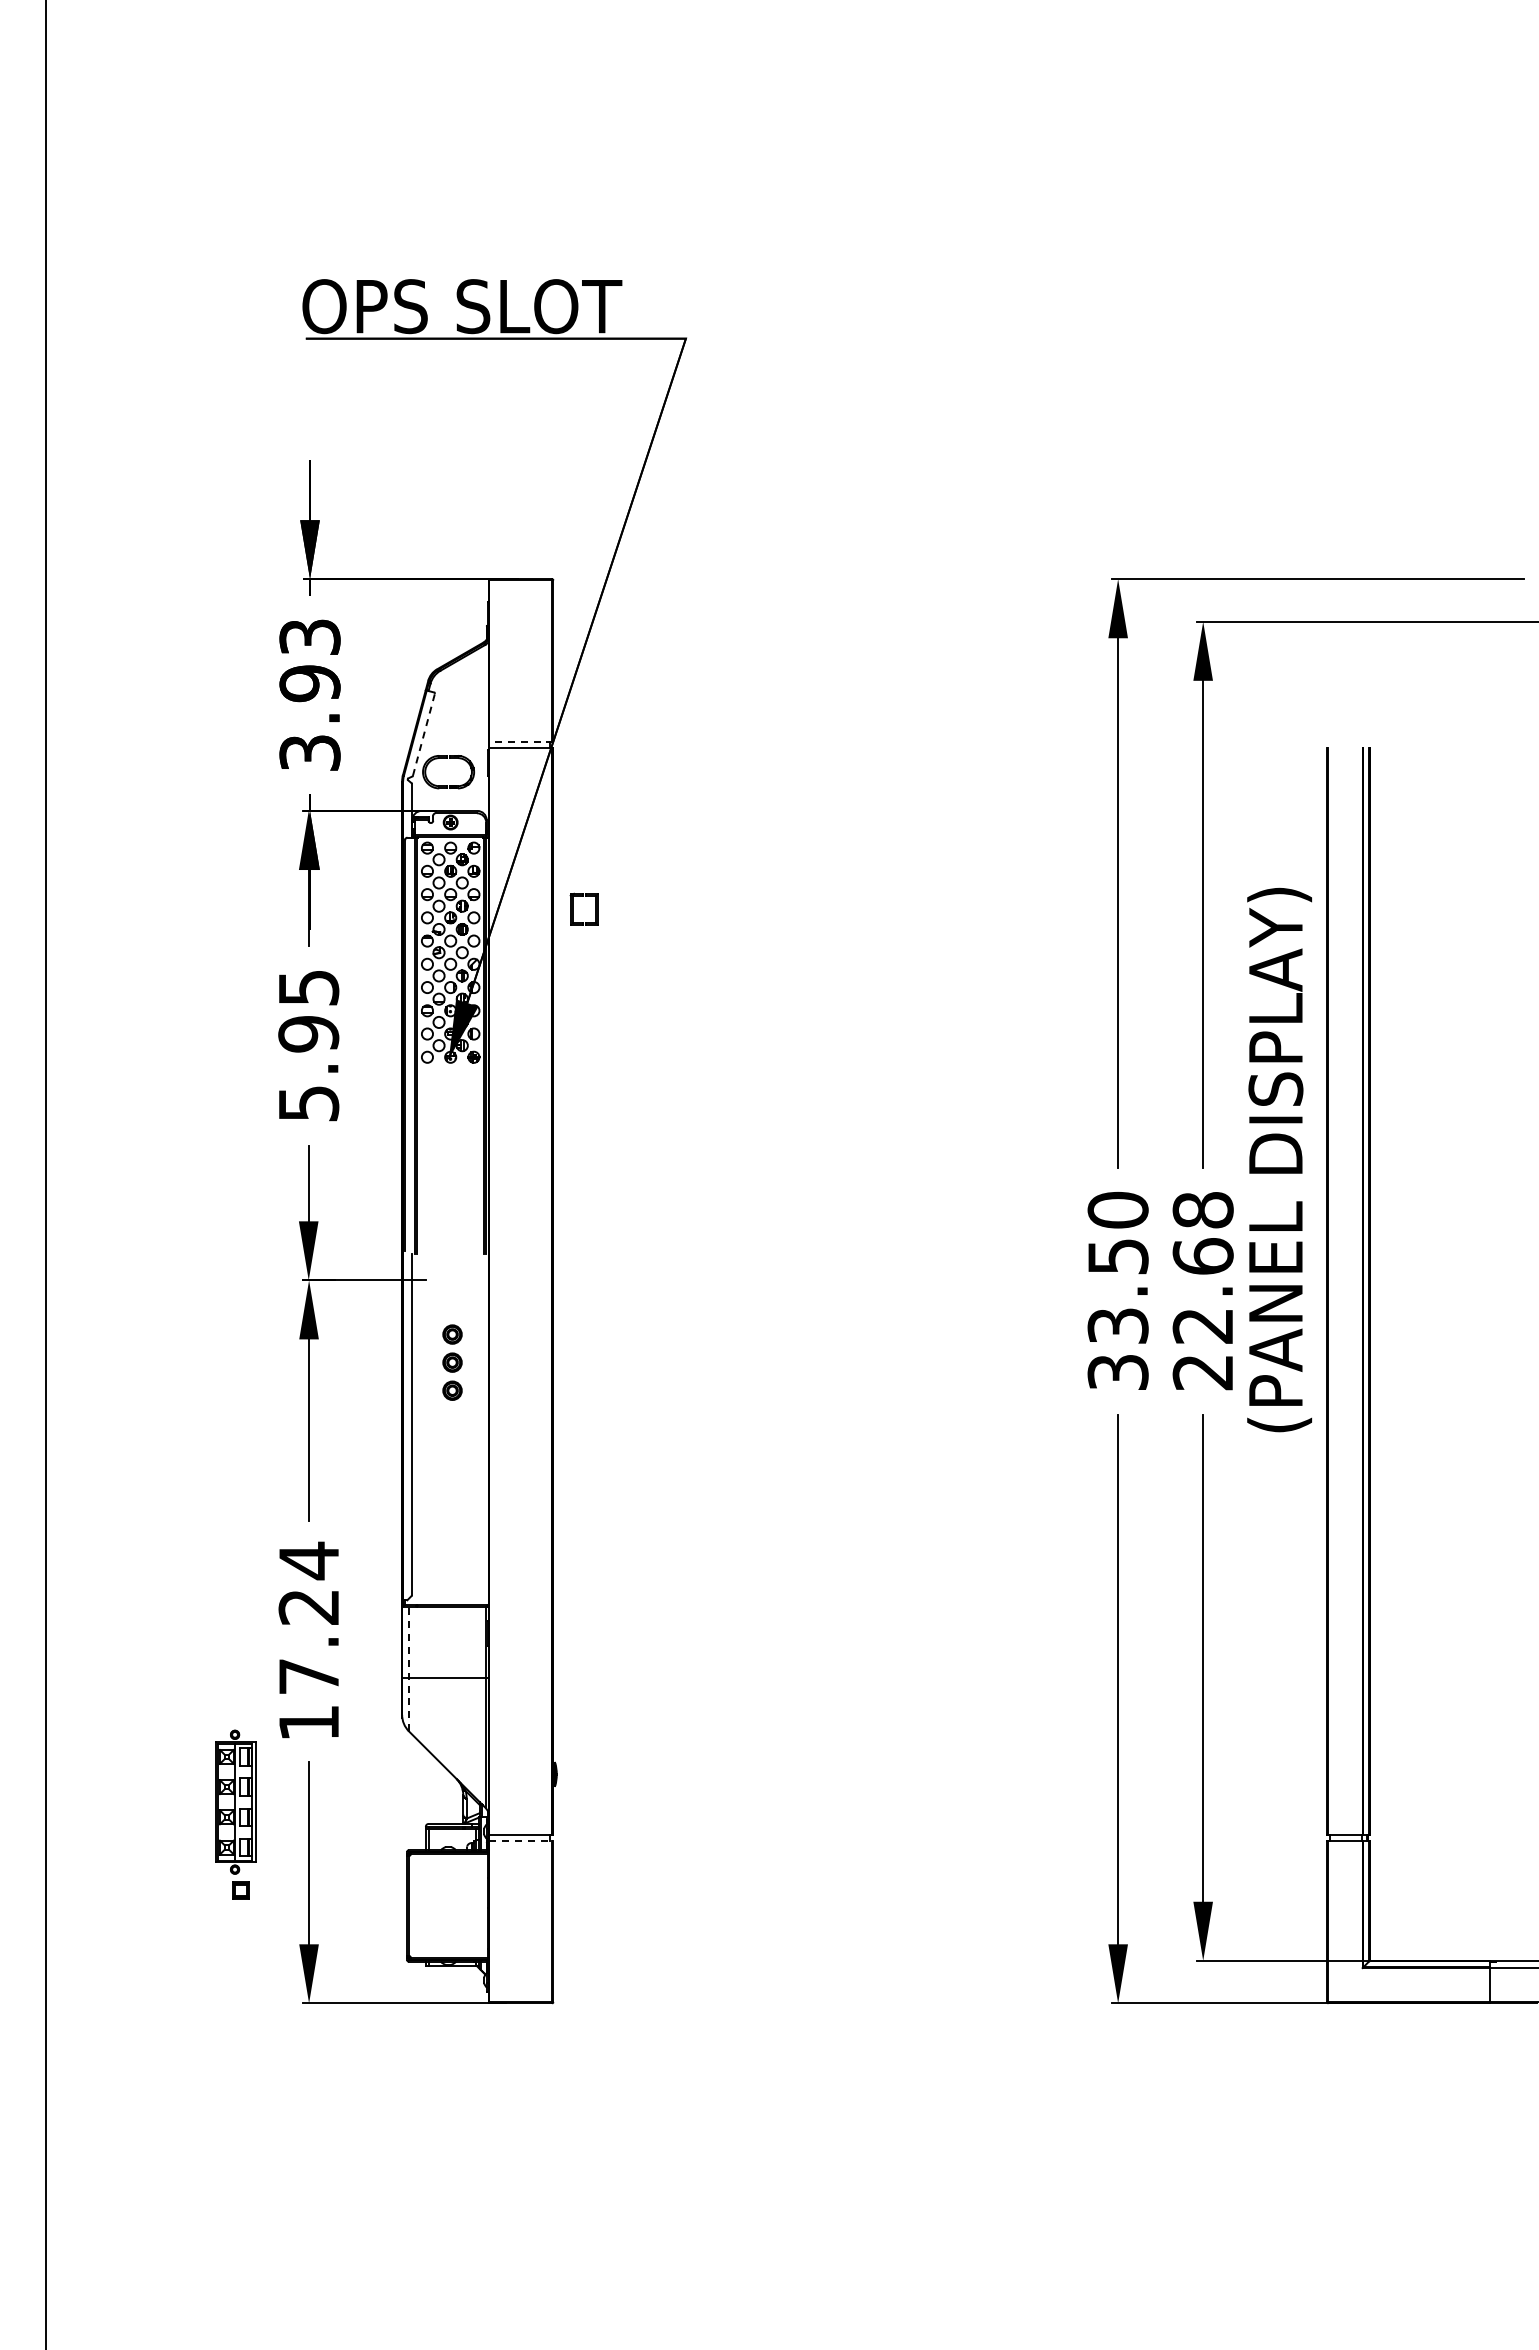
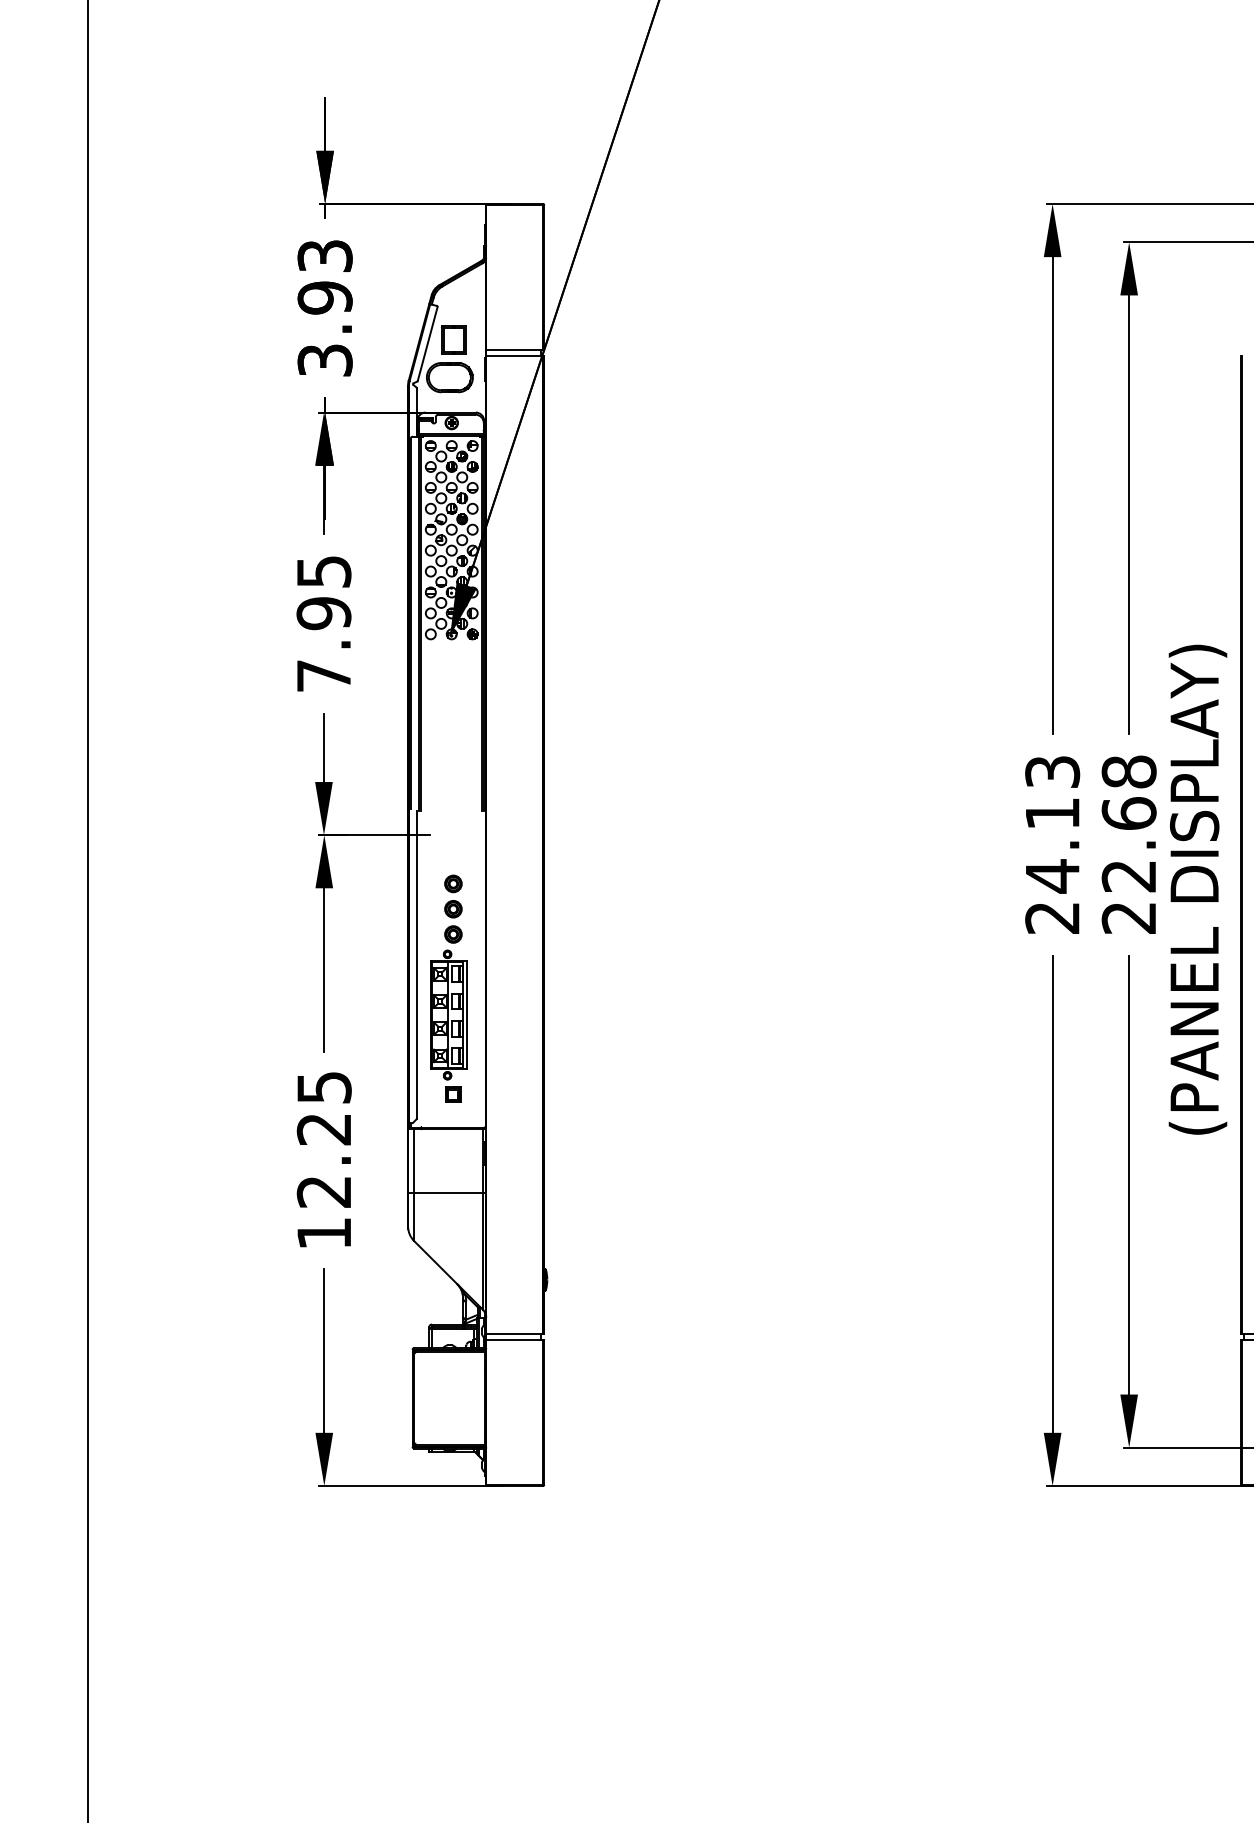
line: (424, 734) -> (428, 343), dashed -> solid
line: (520, 741) -> (514, 350), dashed -> solid
part: (573, 908) -> (444, 339), moved
text: (309, 1103) -> (324, 675), 5.95 -> 7.95
text: (1279, 1159) -> (1197, 889), moved
text: (1117, 1290) -> (1052, 844), 33.50 -> 24.13
text: (308, 1617) -> (323, 1138), 17.24 -> 12.25
line: (408, 1668) -> (413, 1184), dashed -> solid
part: (235, 1814) -> (448, 1026), moved
line: (521, 1840) -> (515, 1339), dashed -> solid

